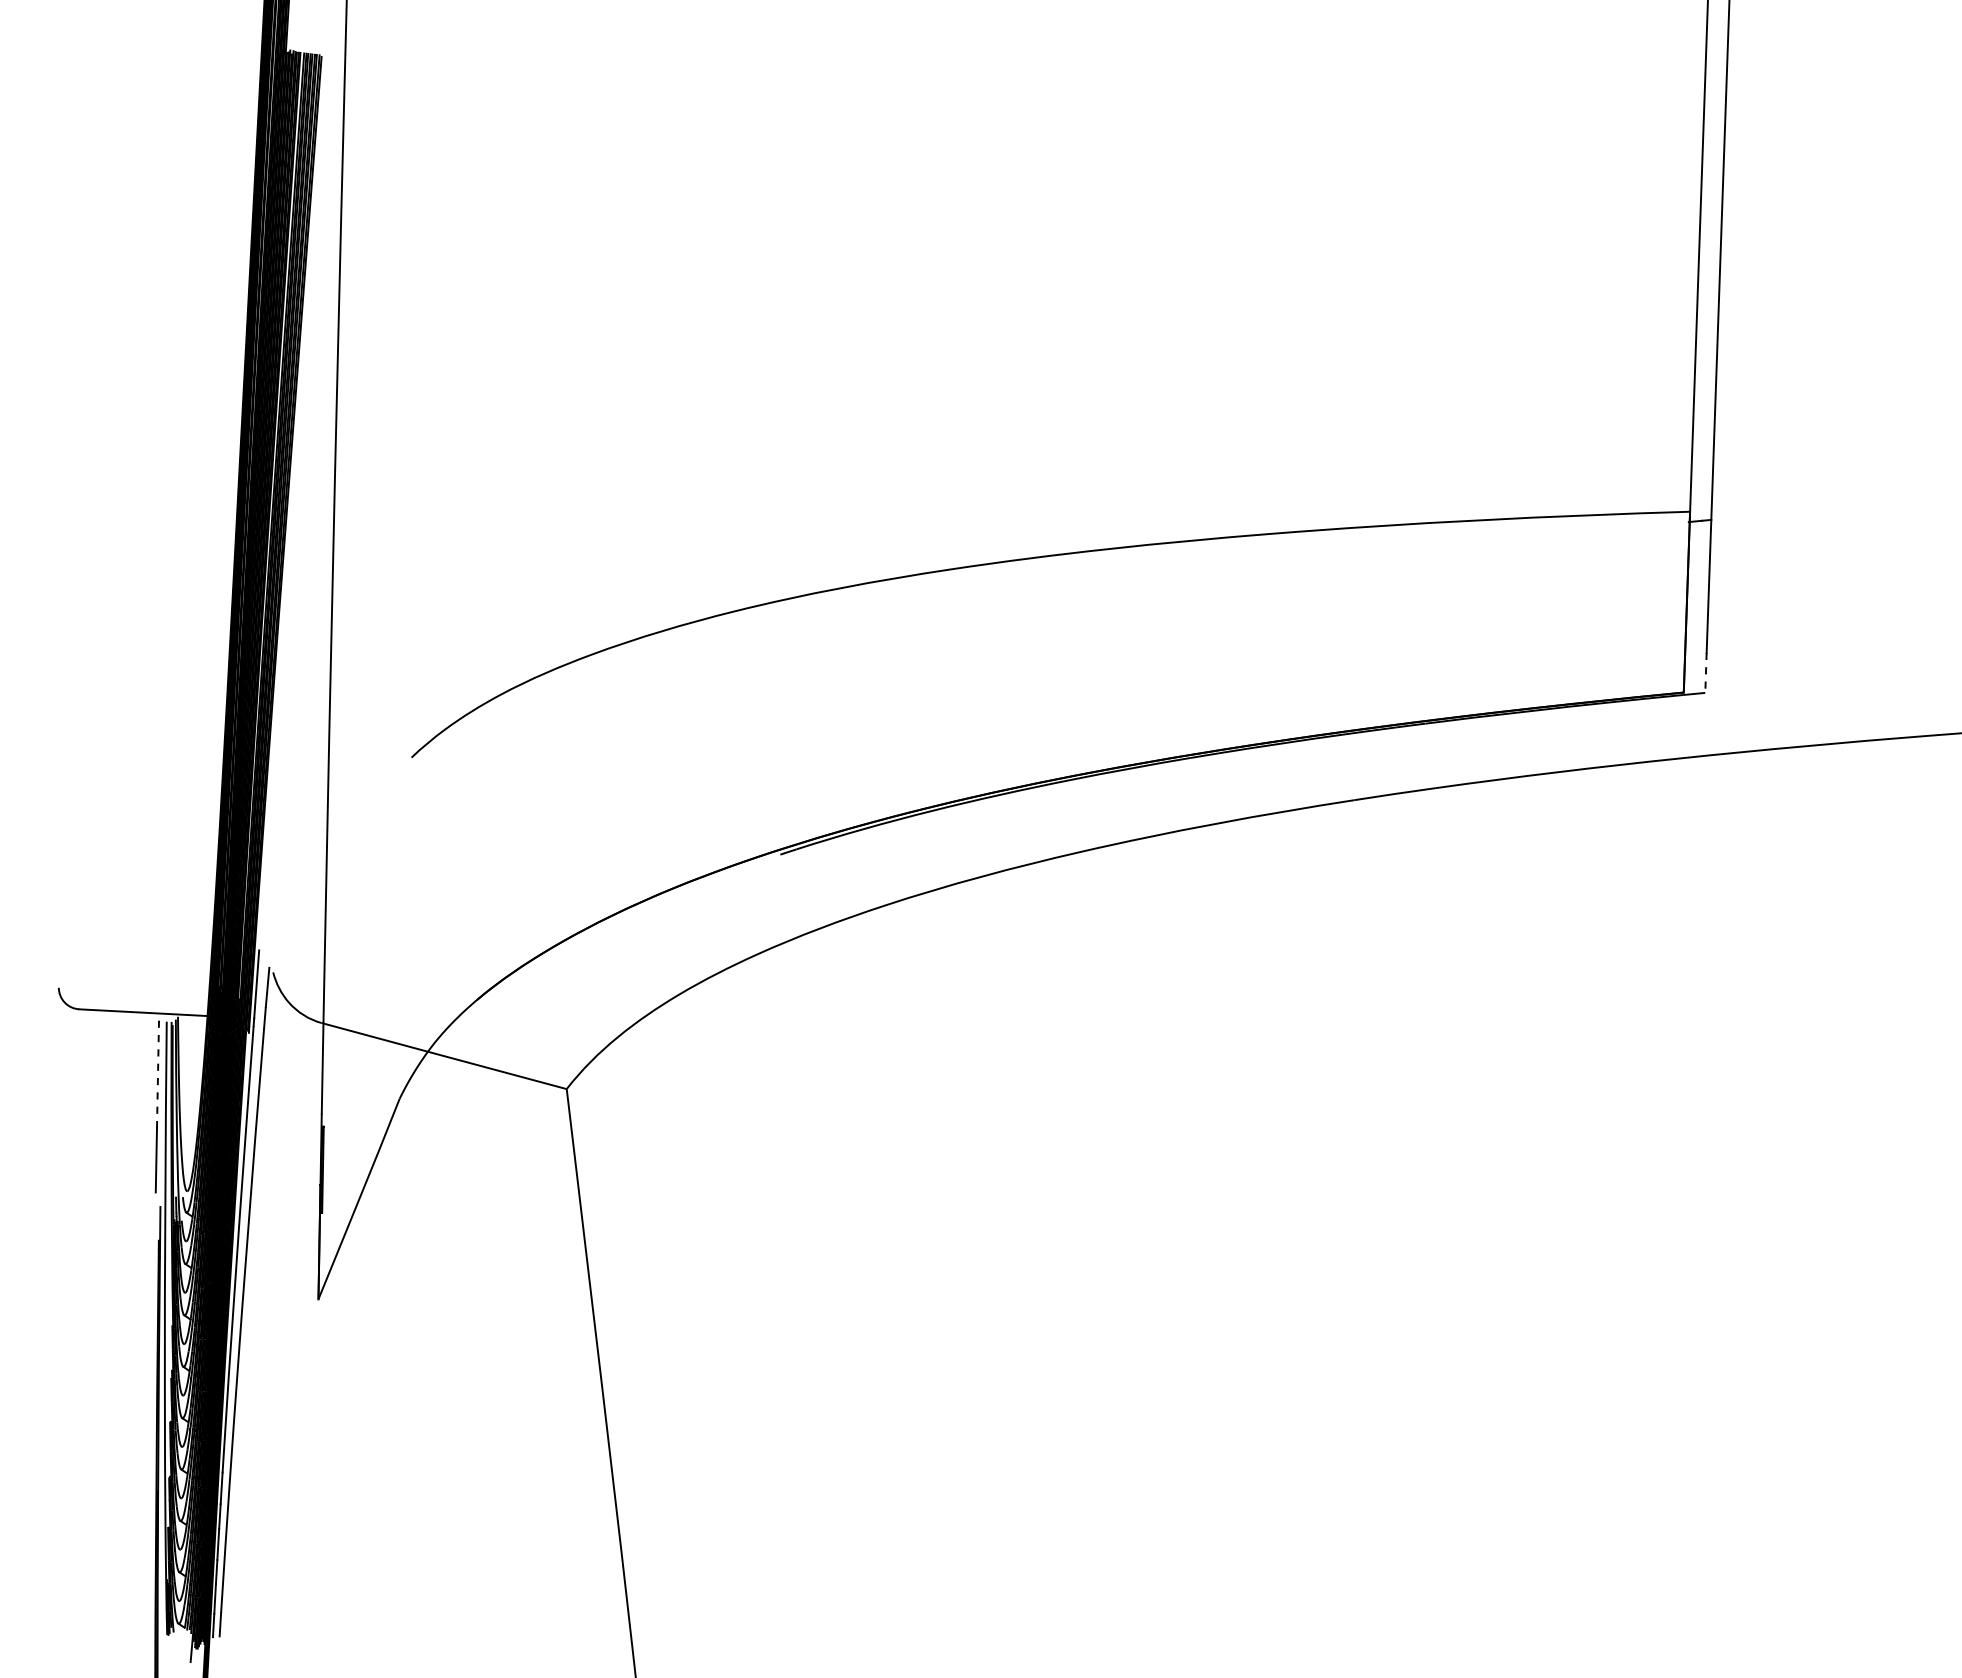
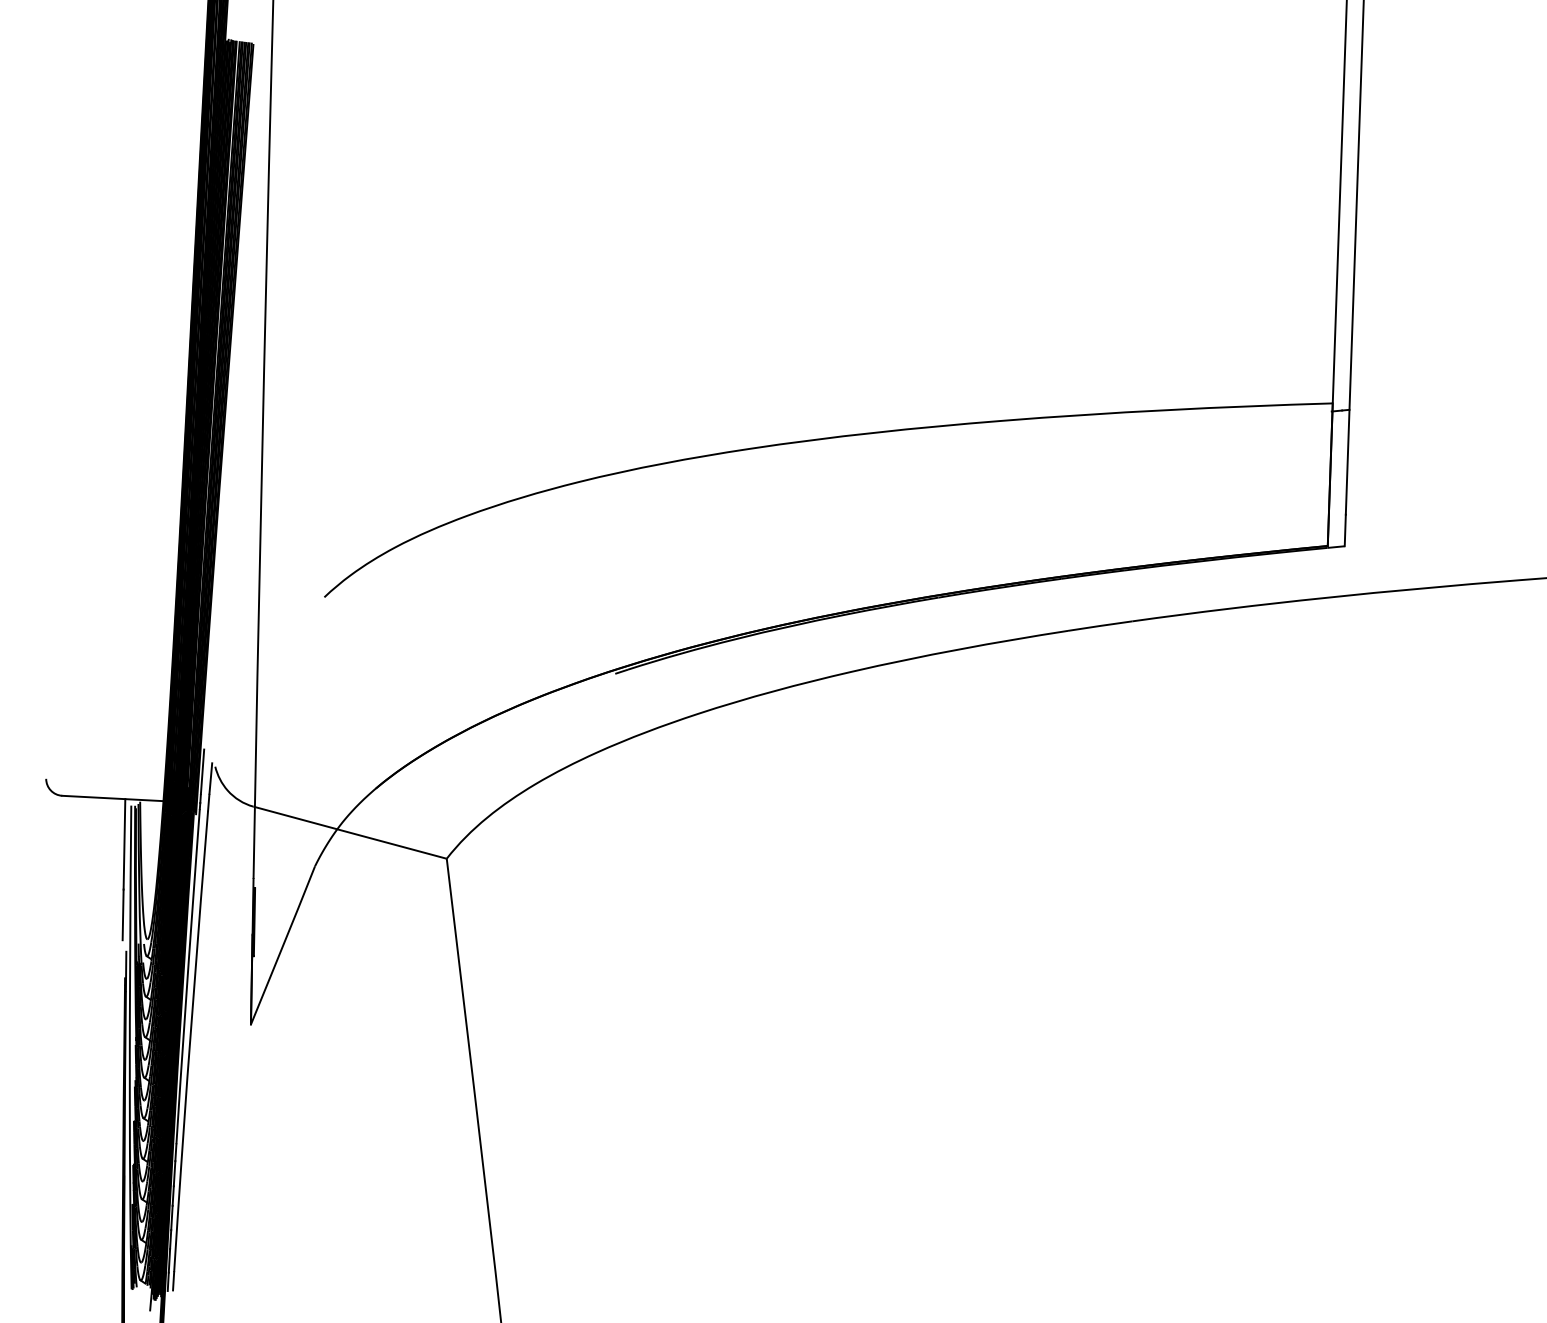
line: (1705, 673) -> (1344, 530), dashed -> solid
line: (158, 1070) -> (124, 844), dashed -> solid

